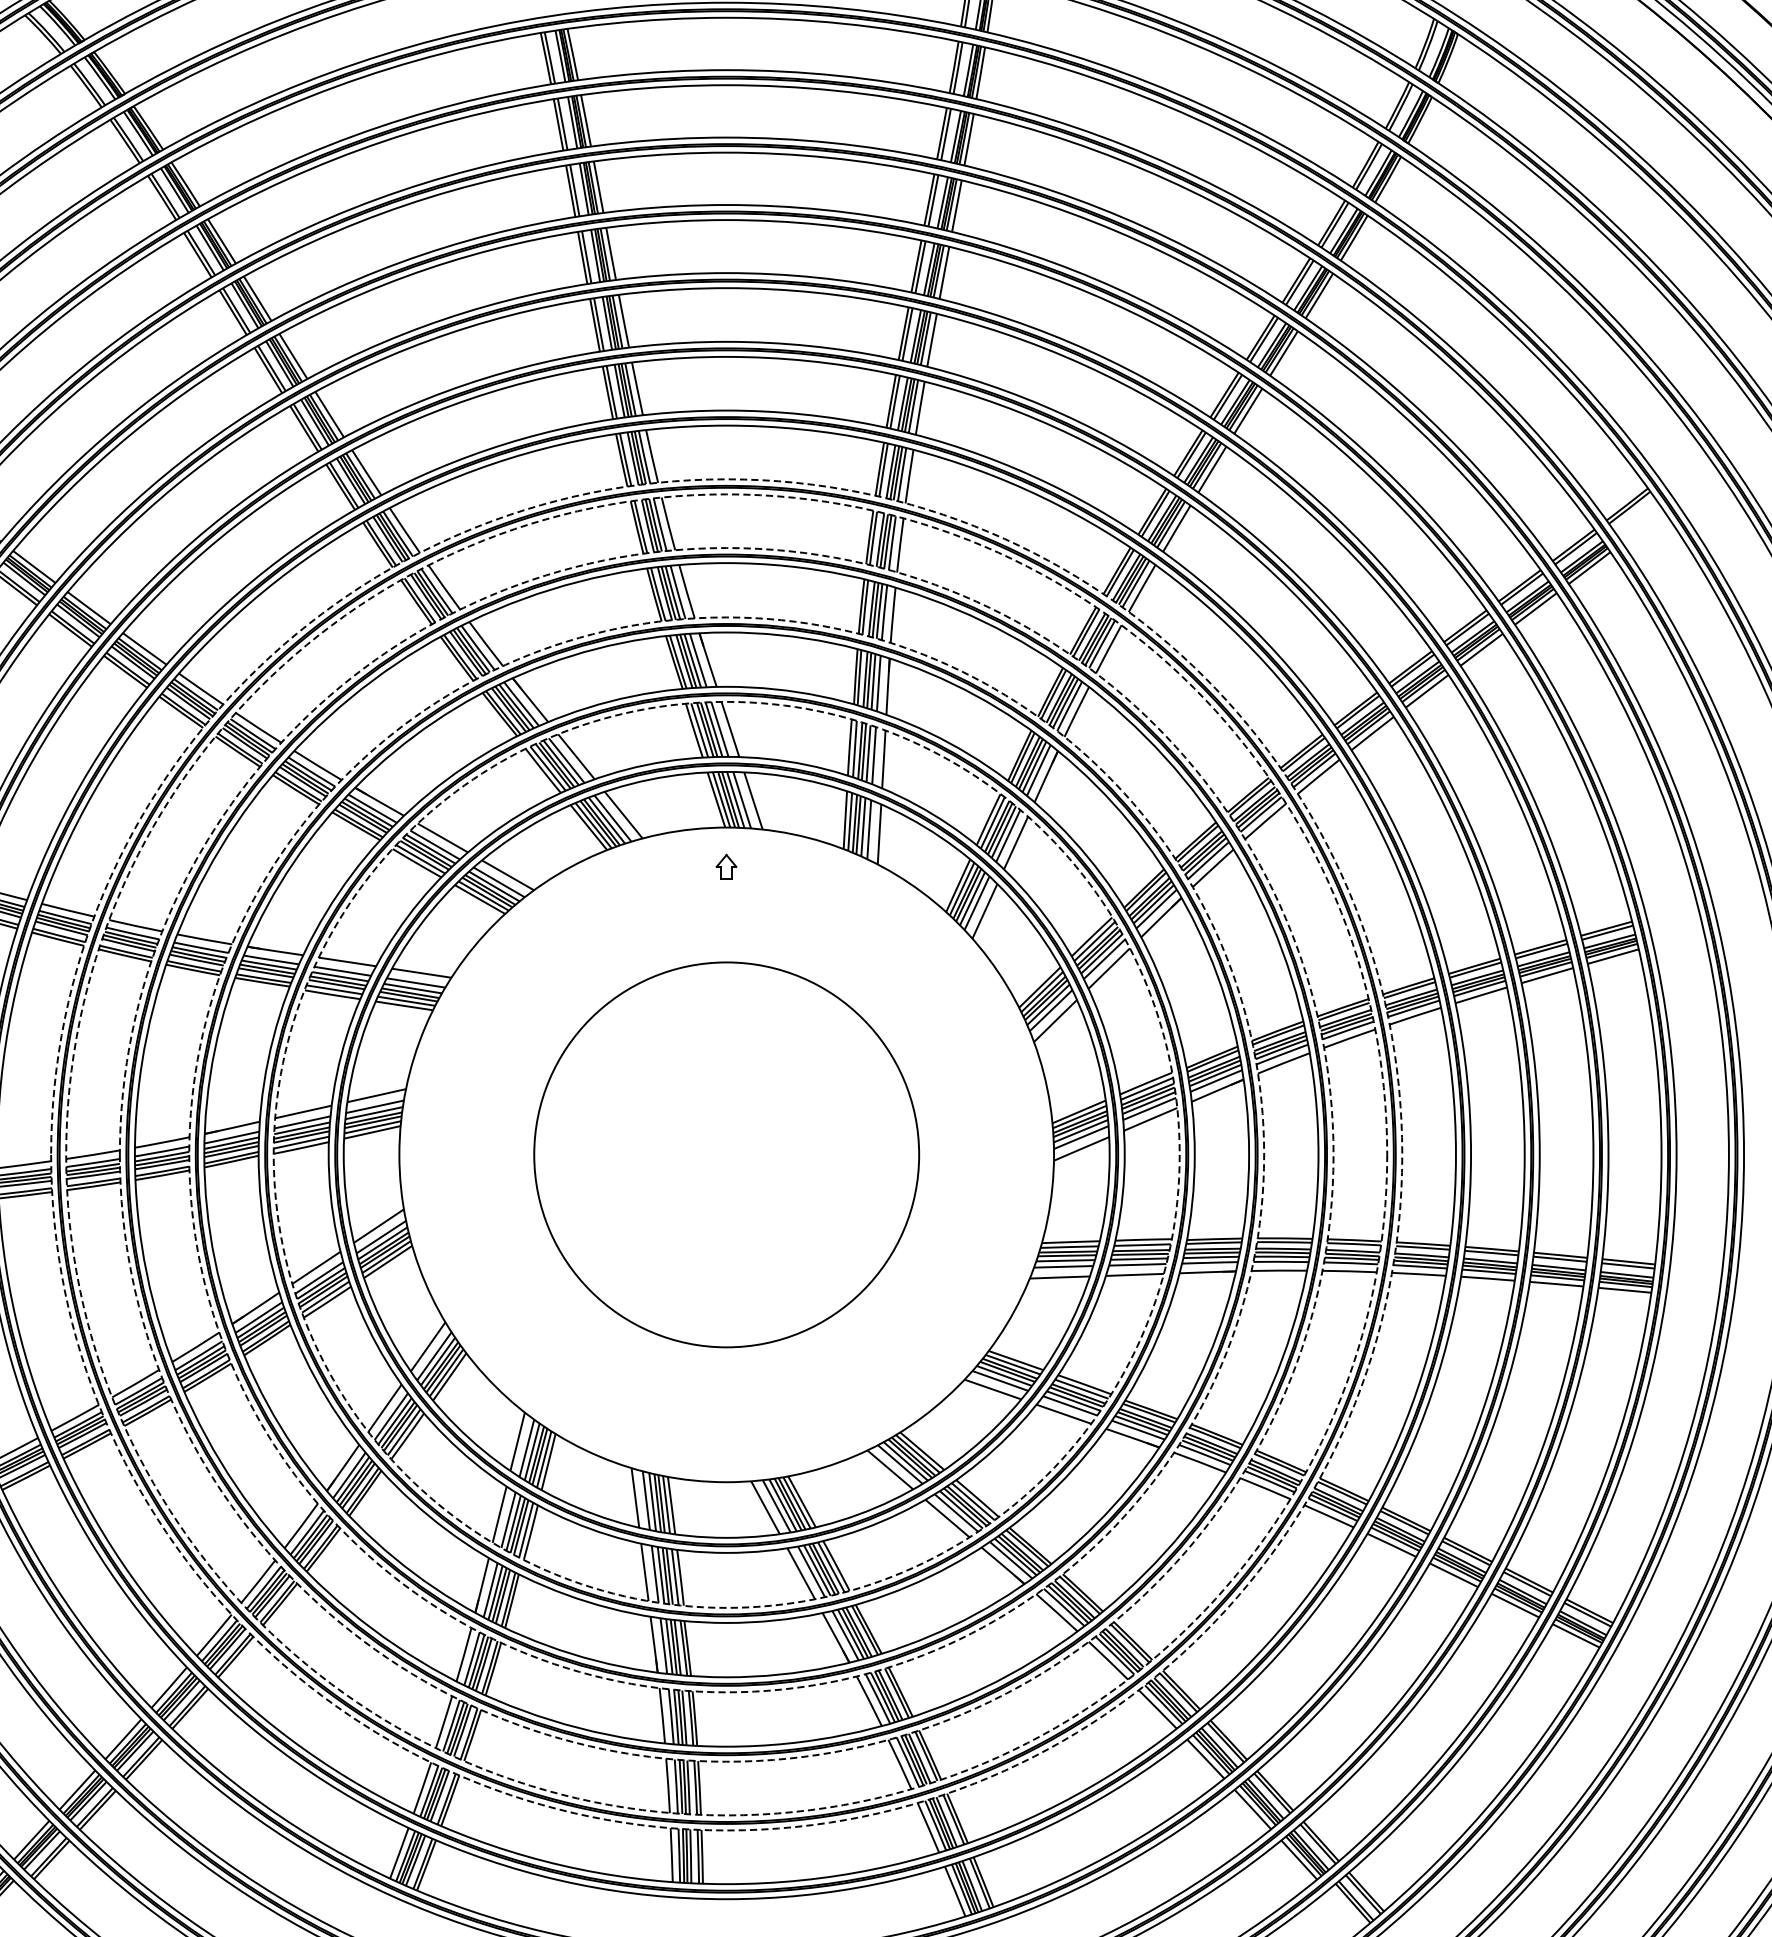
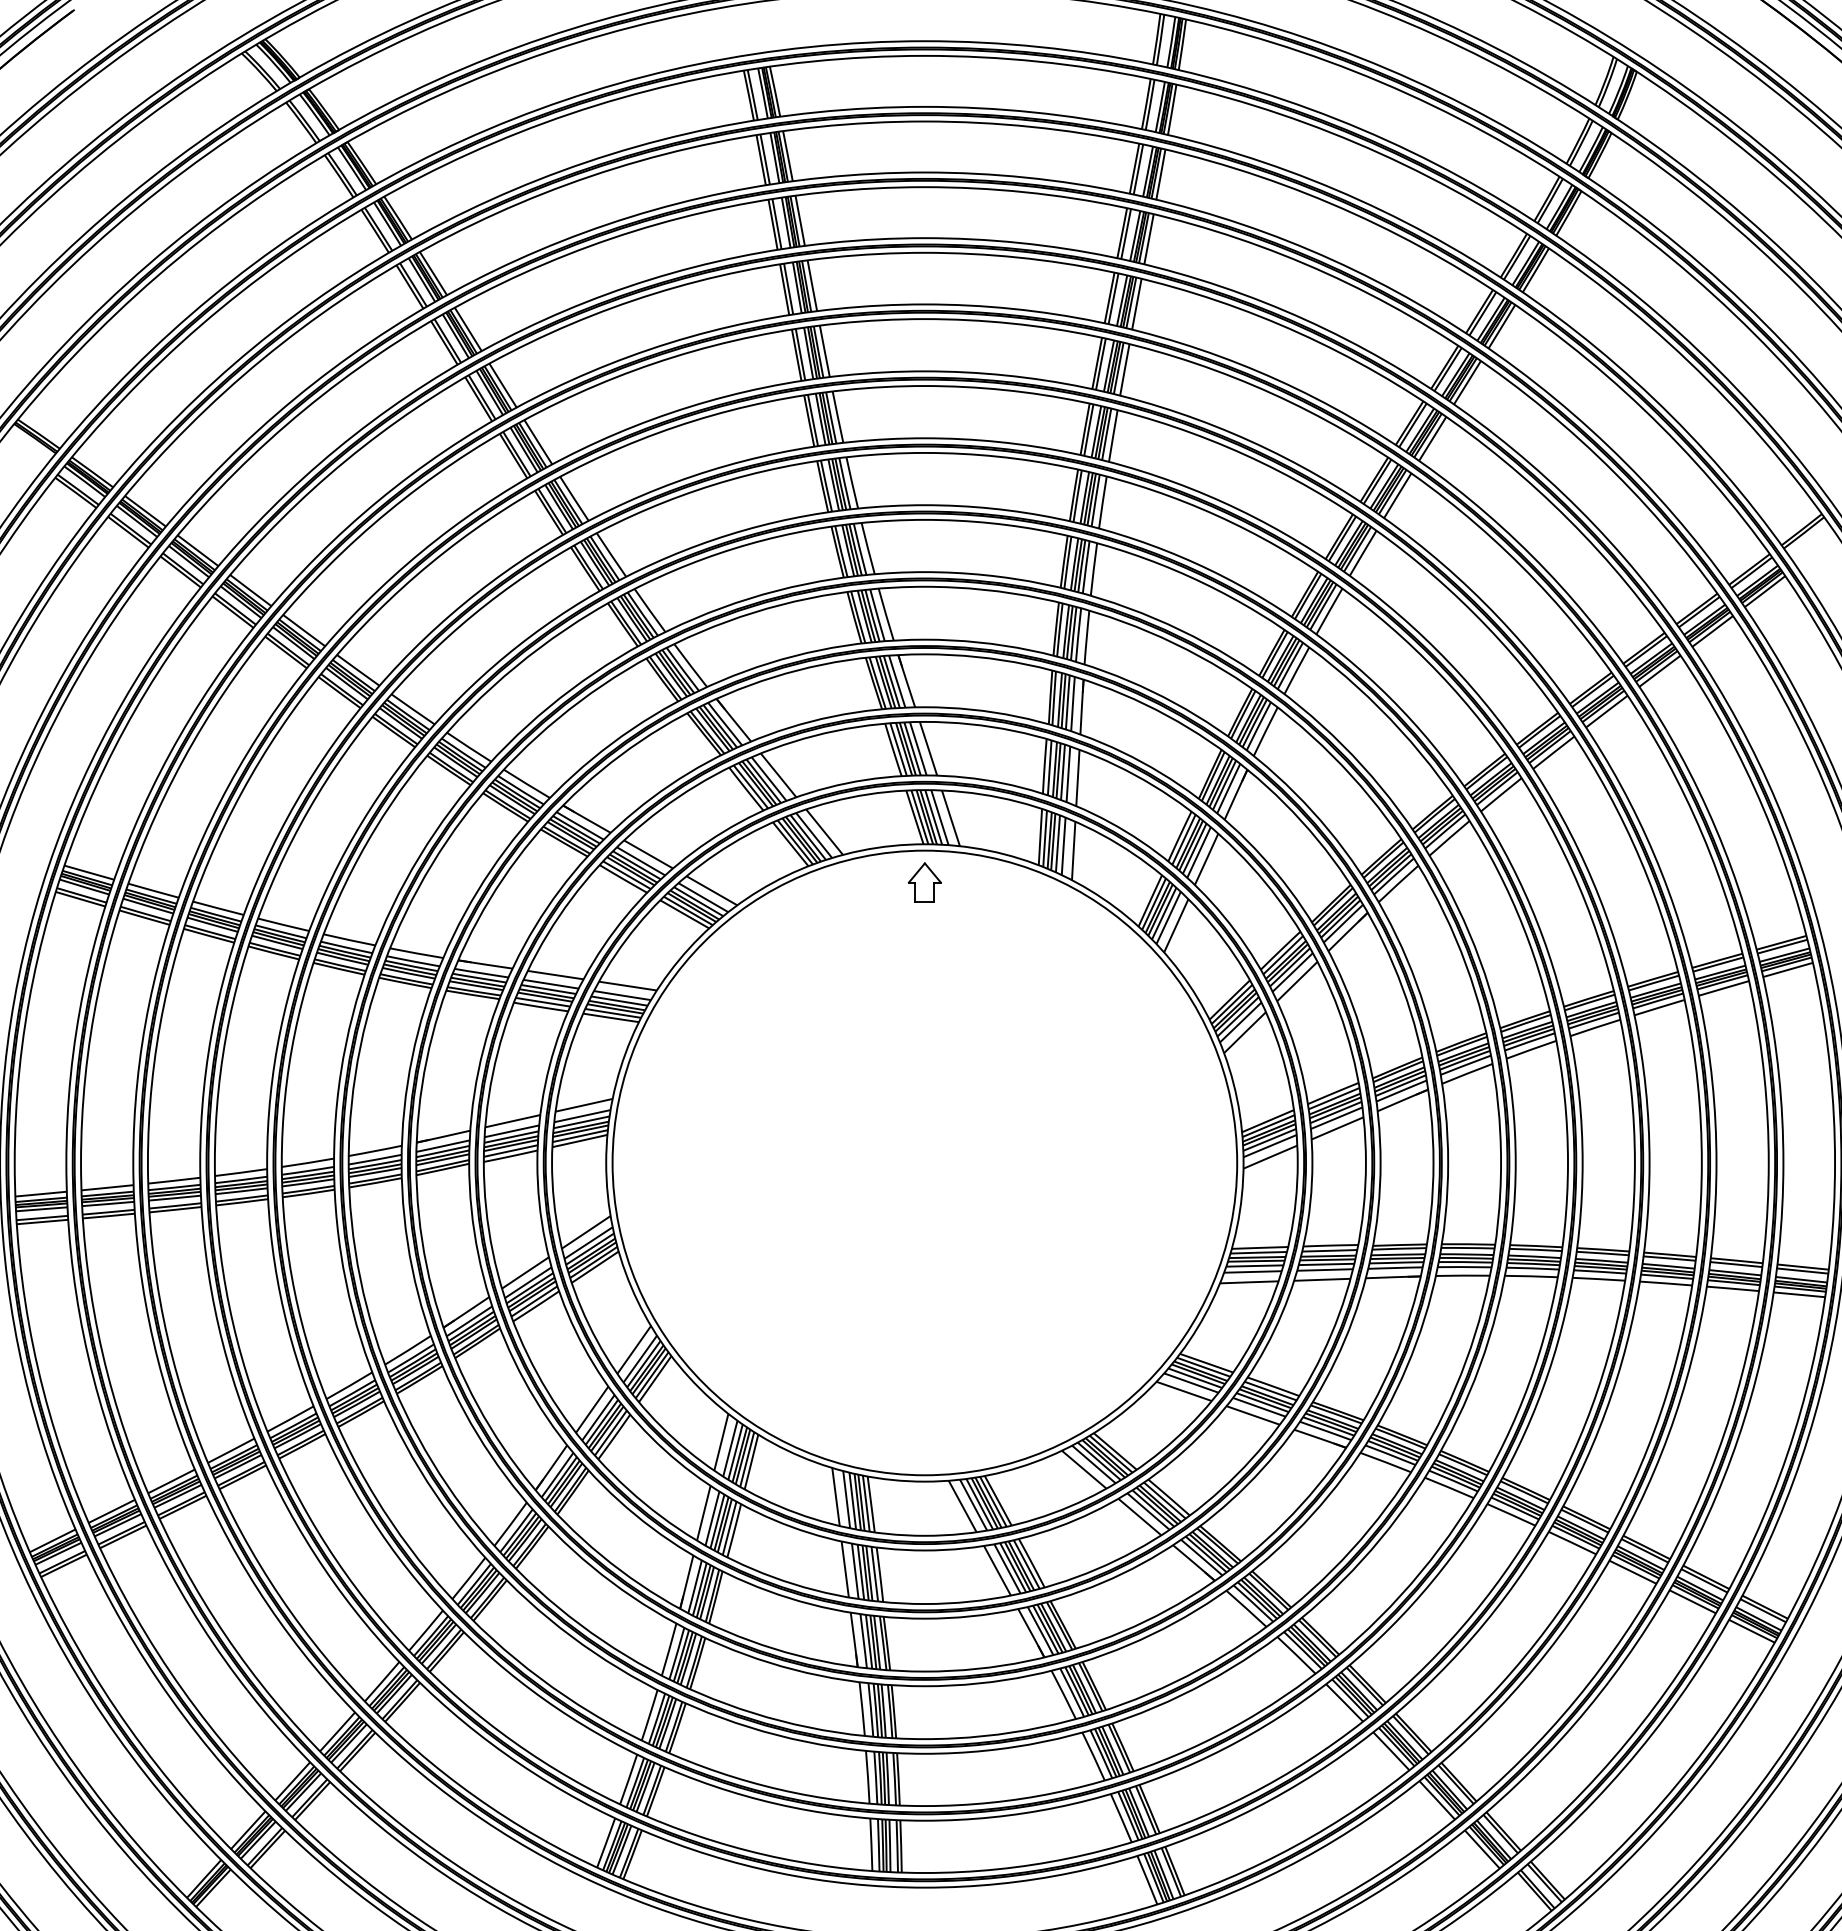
part: (726, 866) -> (924, 882), size x1.67
circle: (726, 1154) -> (924, 1162), dashed -> solid
circle: (726, 1154) -> (924, 1162), dashed -> solid
circle: (726, 1154) -> (924, 1162), dashed -> solid
circle: (726, 1154) -> (924, 1162), dashed -> solid
circle: (726, 1154) -> (924, 1162), dashed -> solid
circle: (726, 1154) -> (924, 1162), size x1.67

